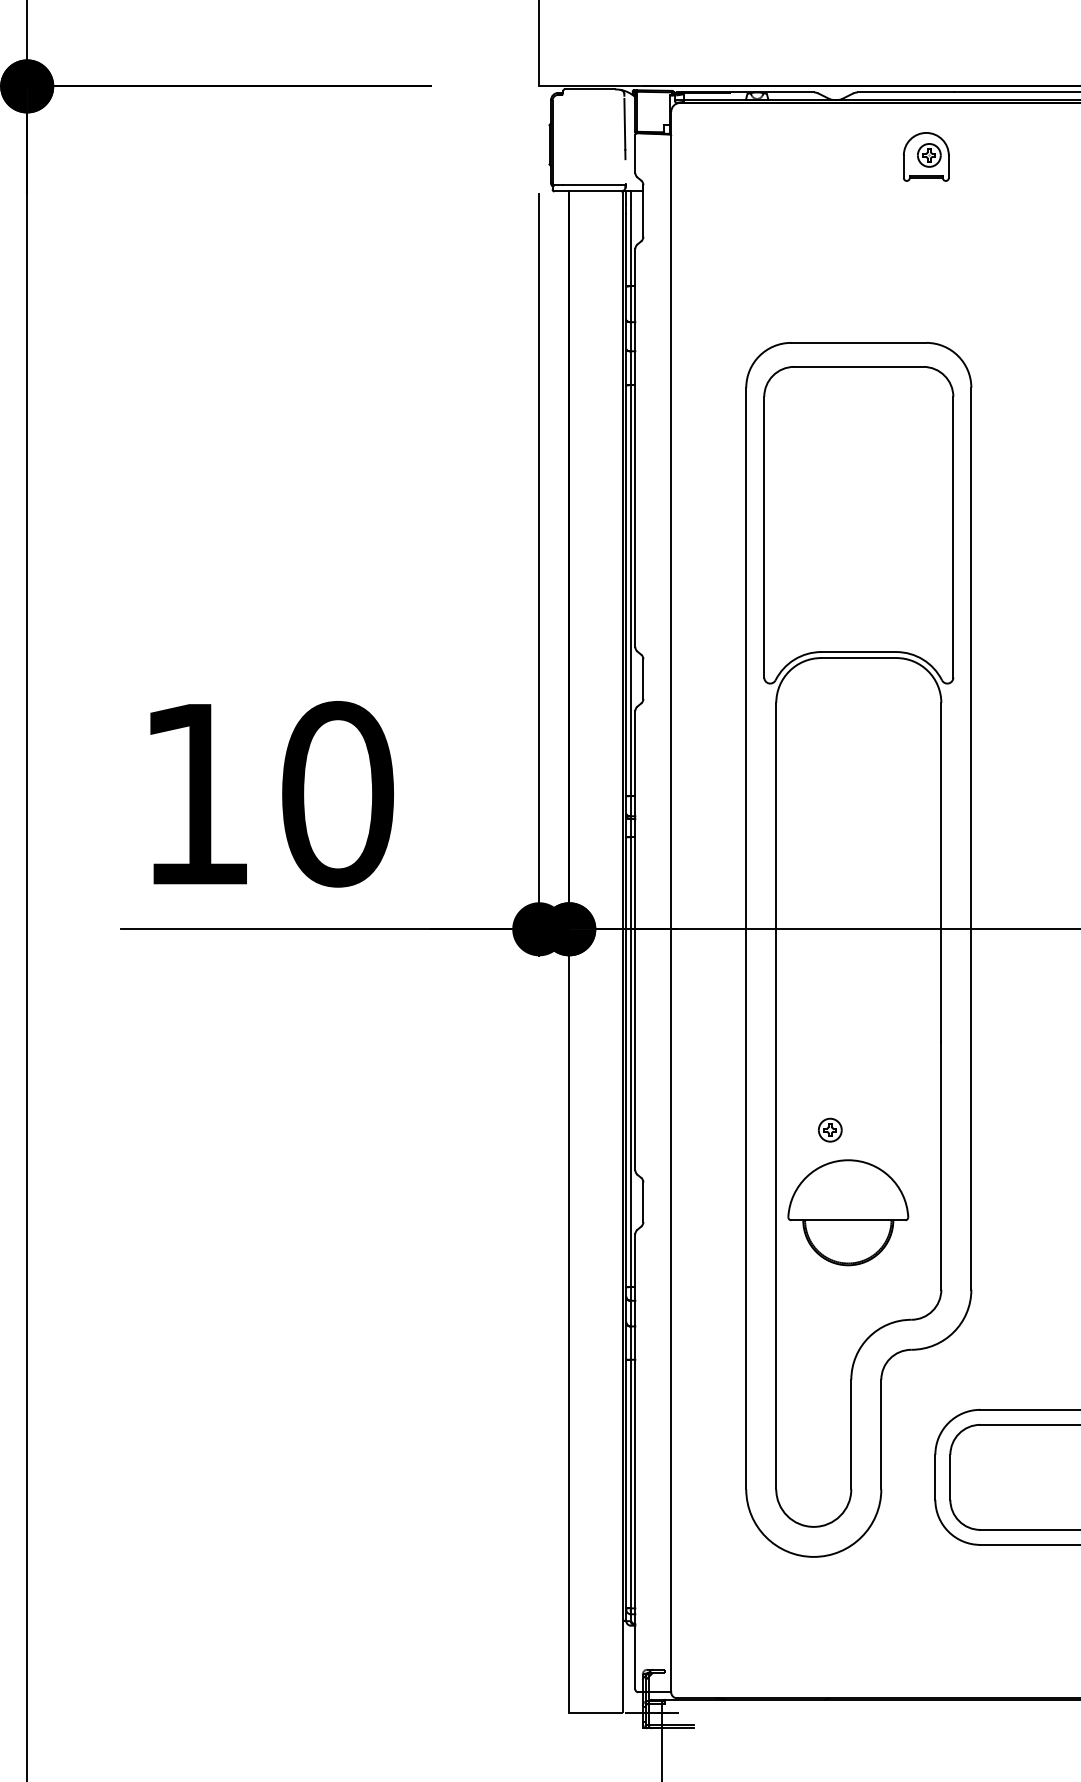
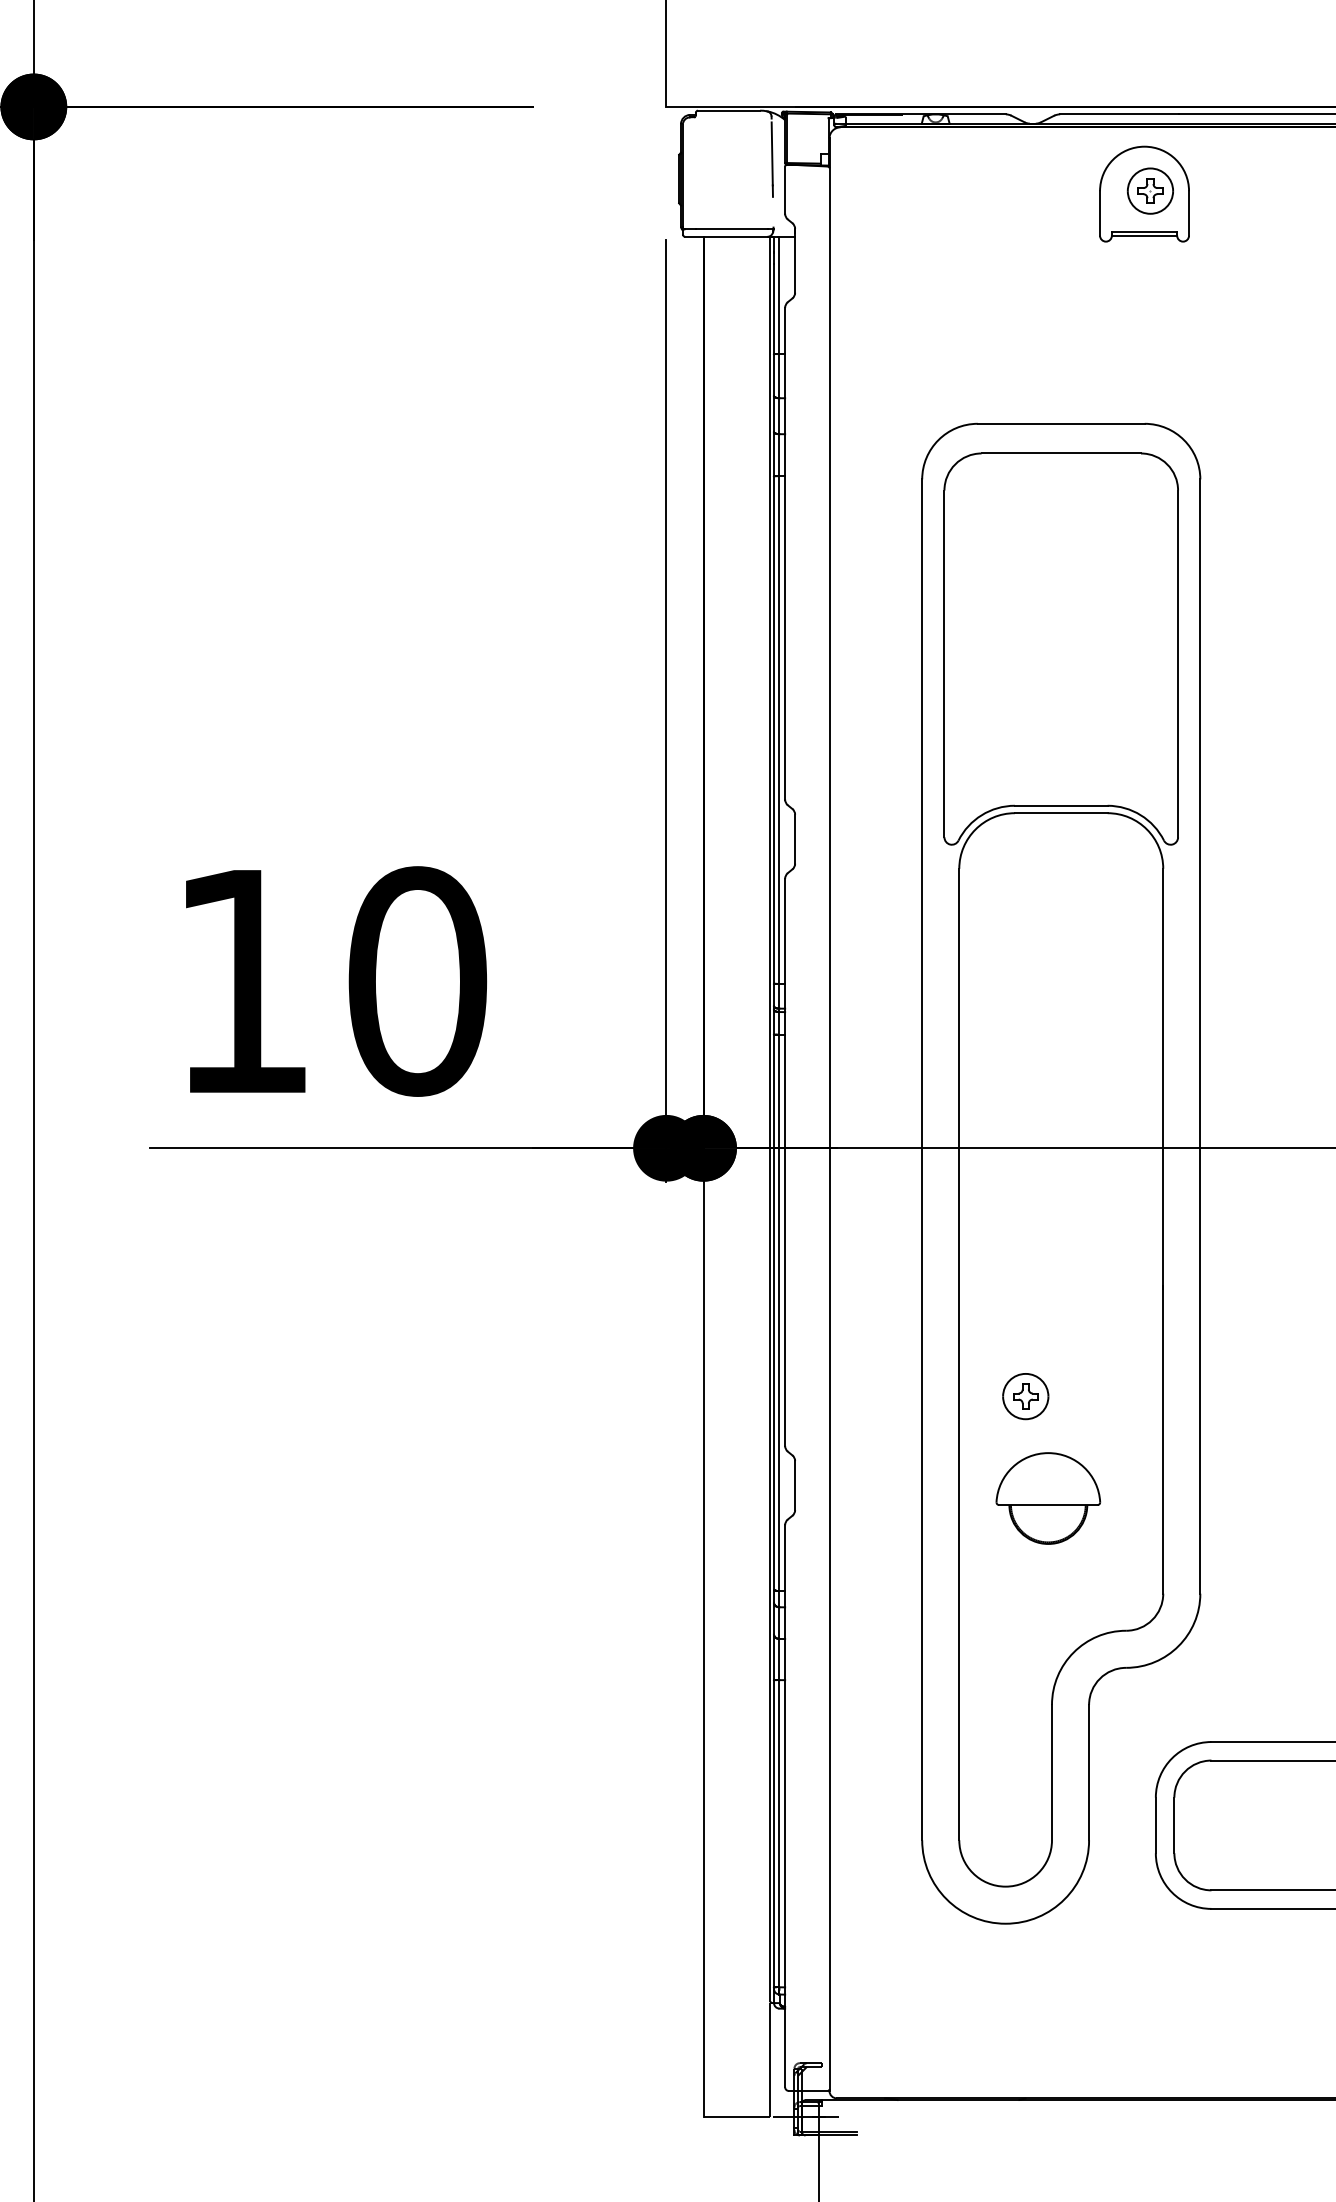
part: (926, 156) -> (1144, 193), size x1.6
part: (830, 1130) -> (1026, 1396), size x1.6
part: (848, 1212) -> (1048, 1498), size x0.7

